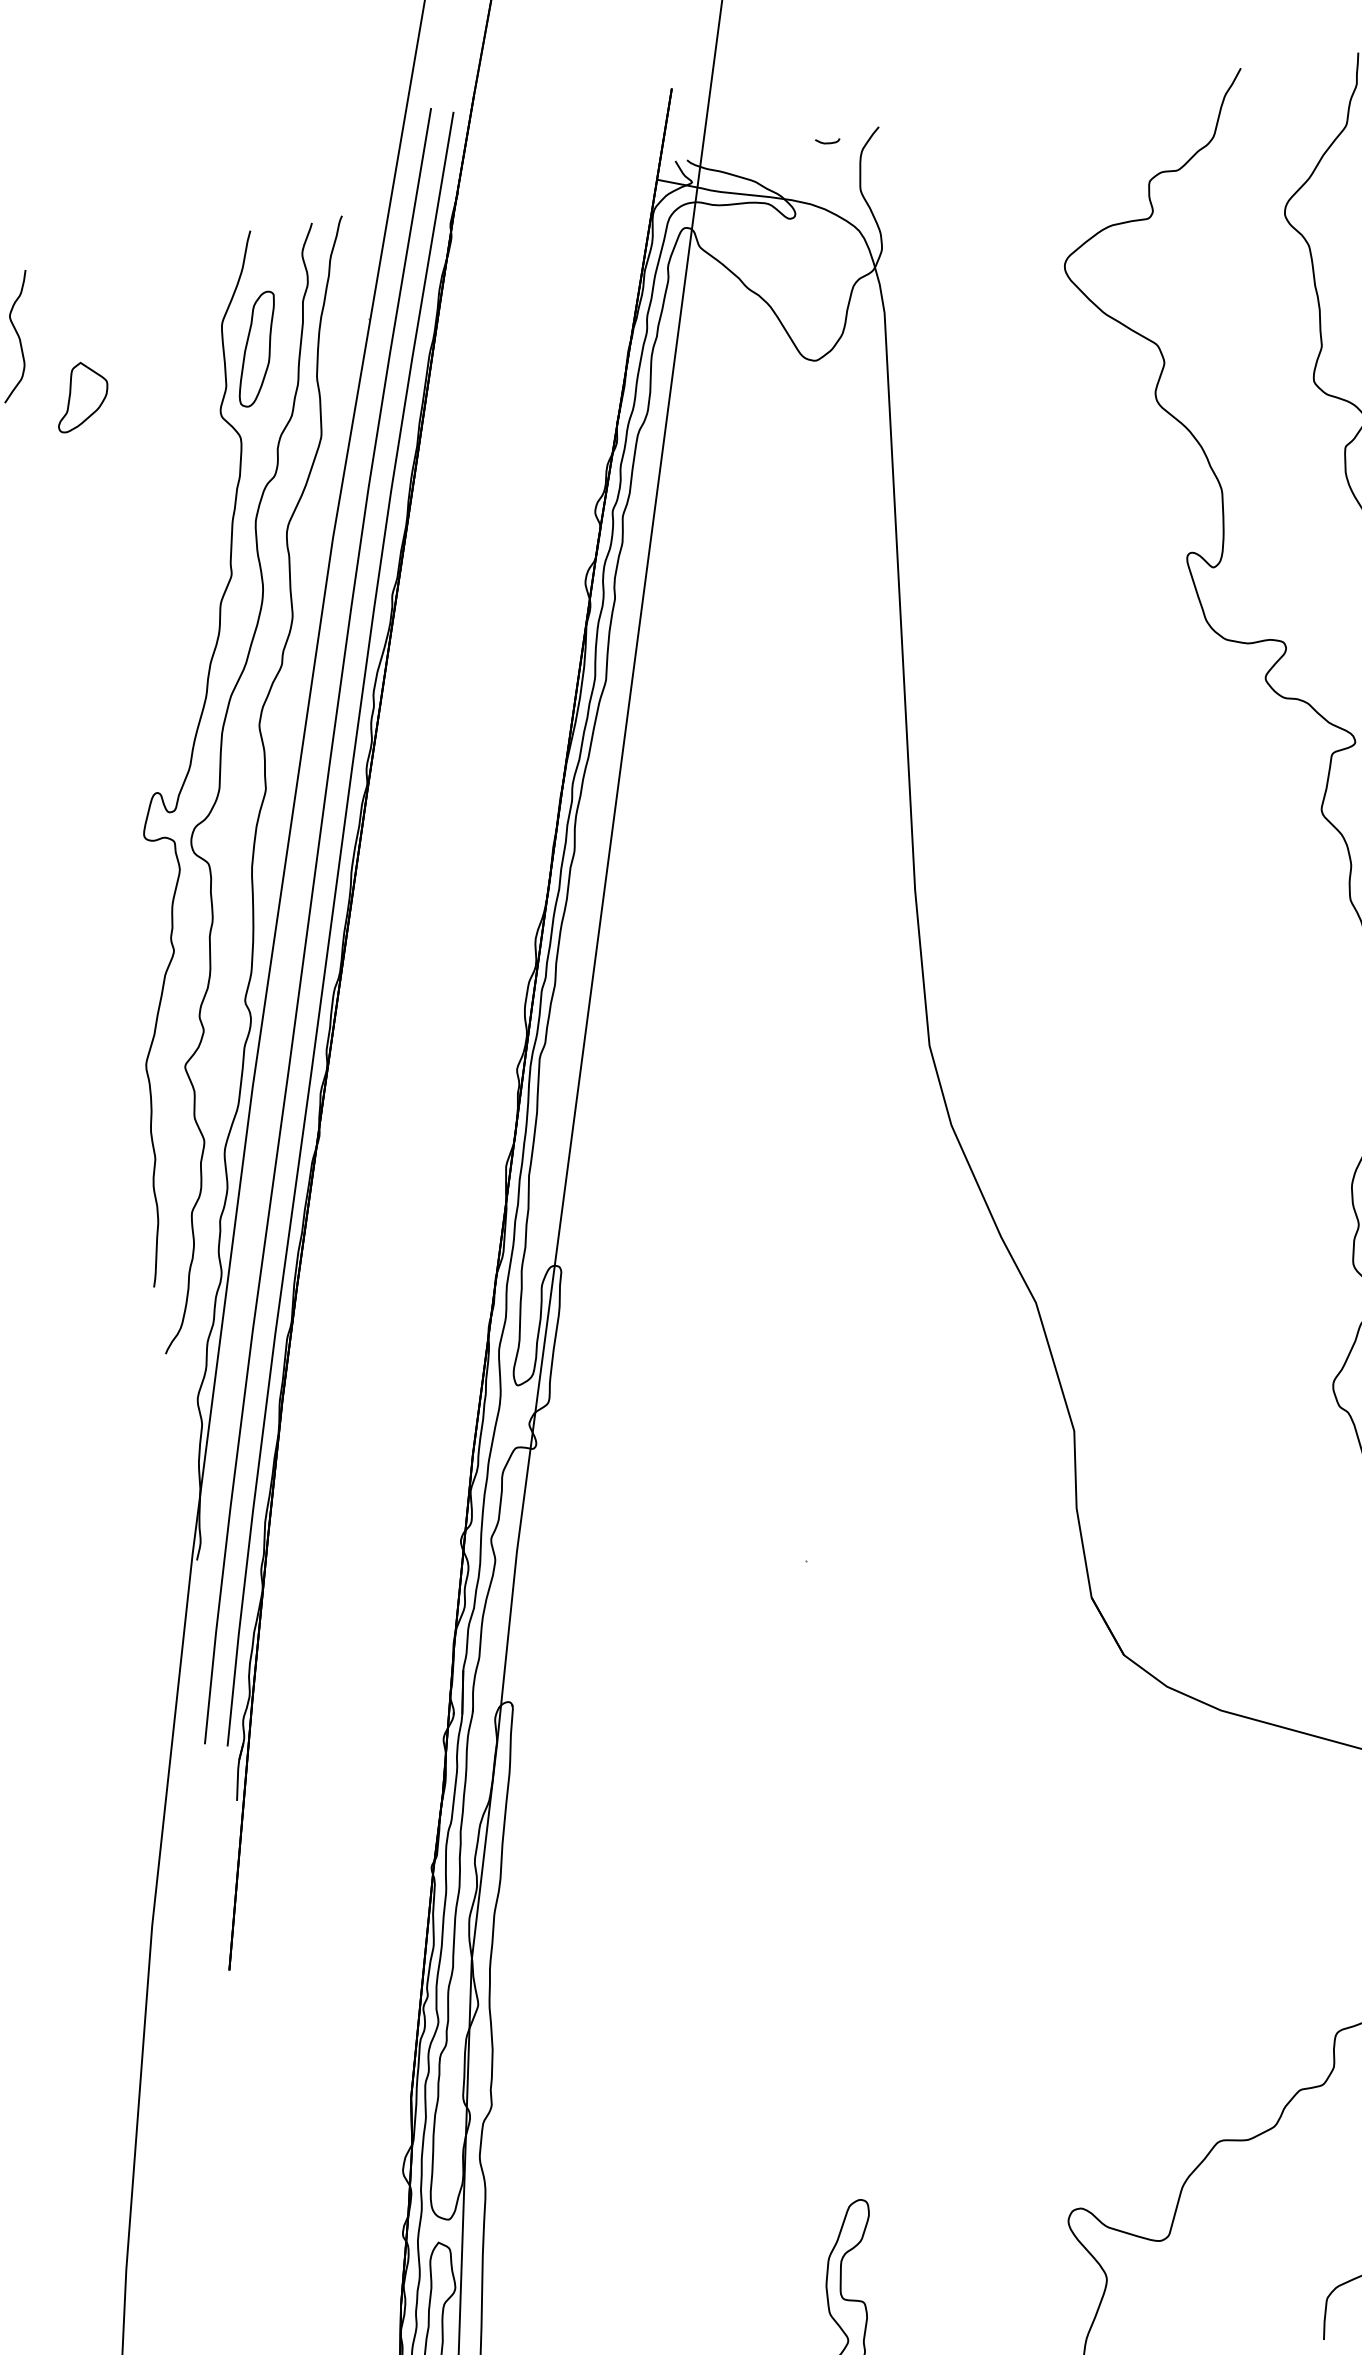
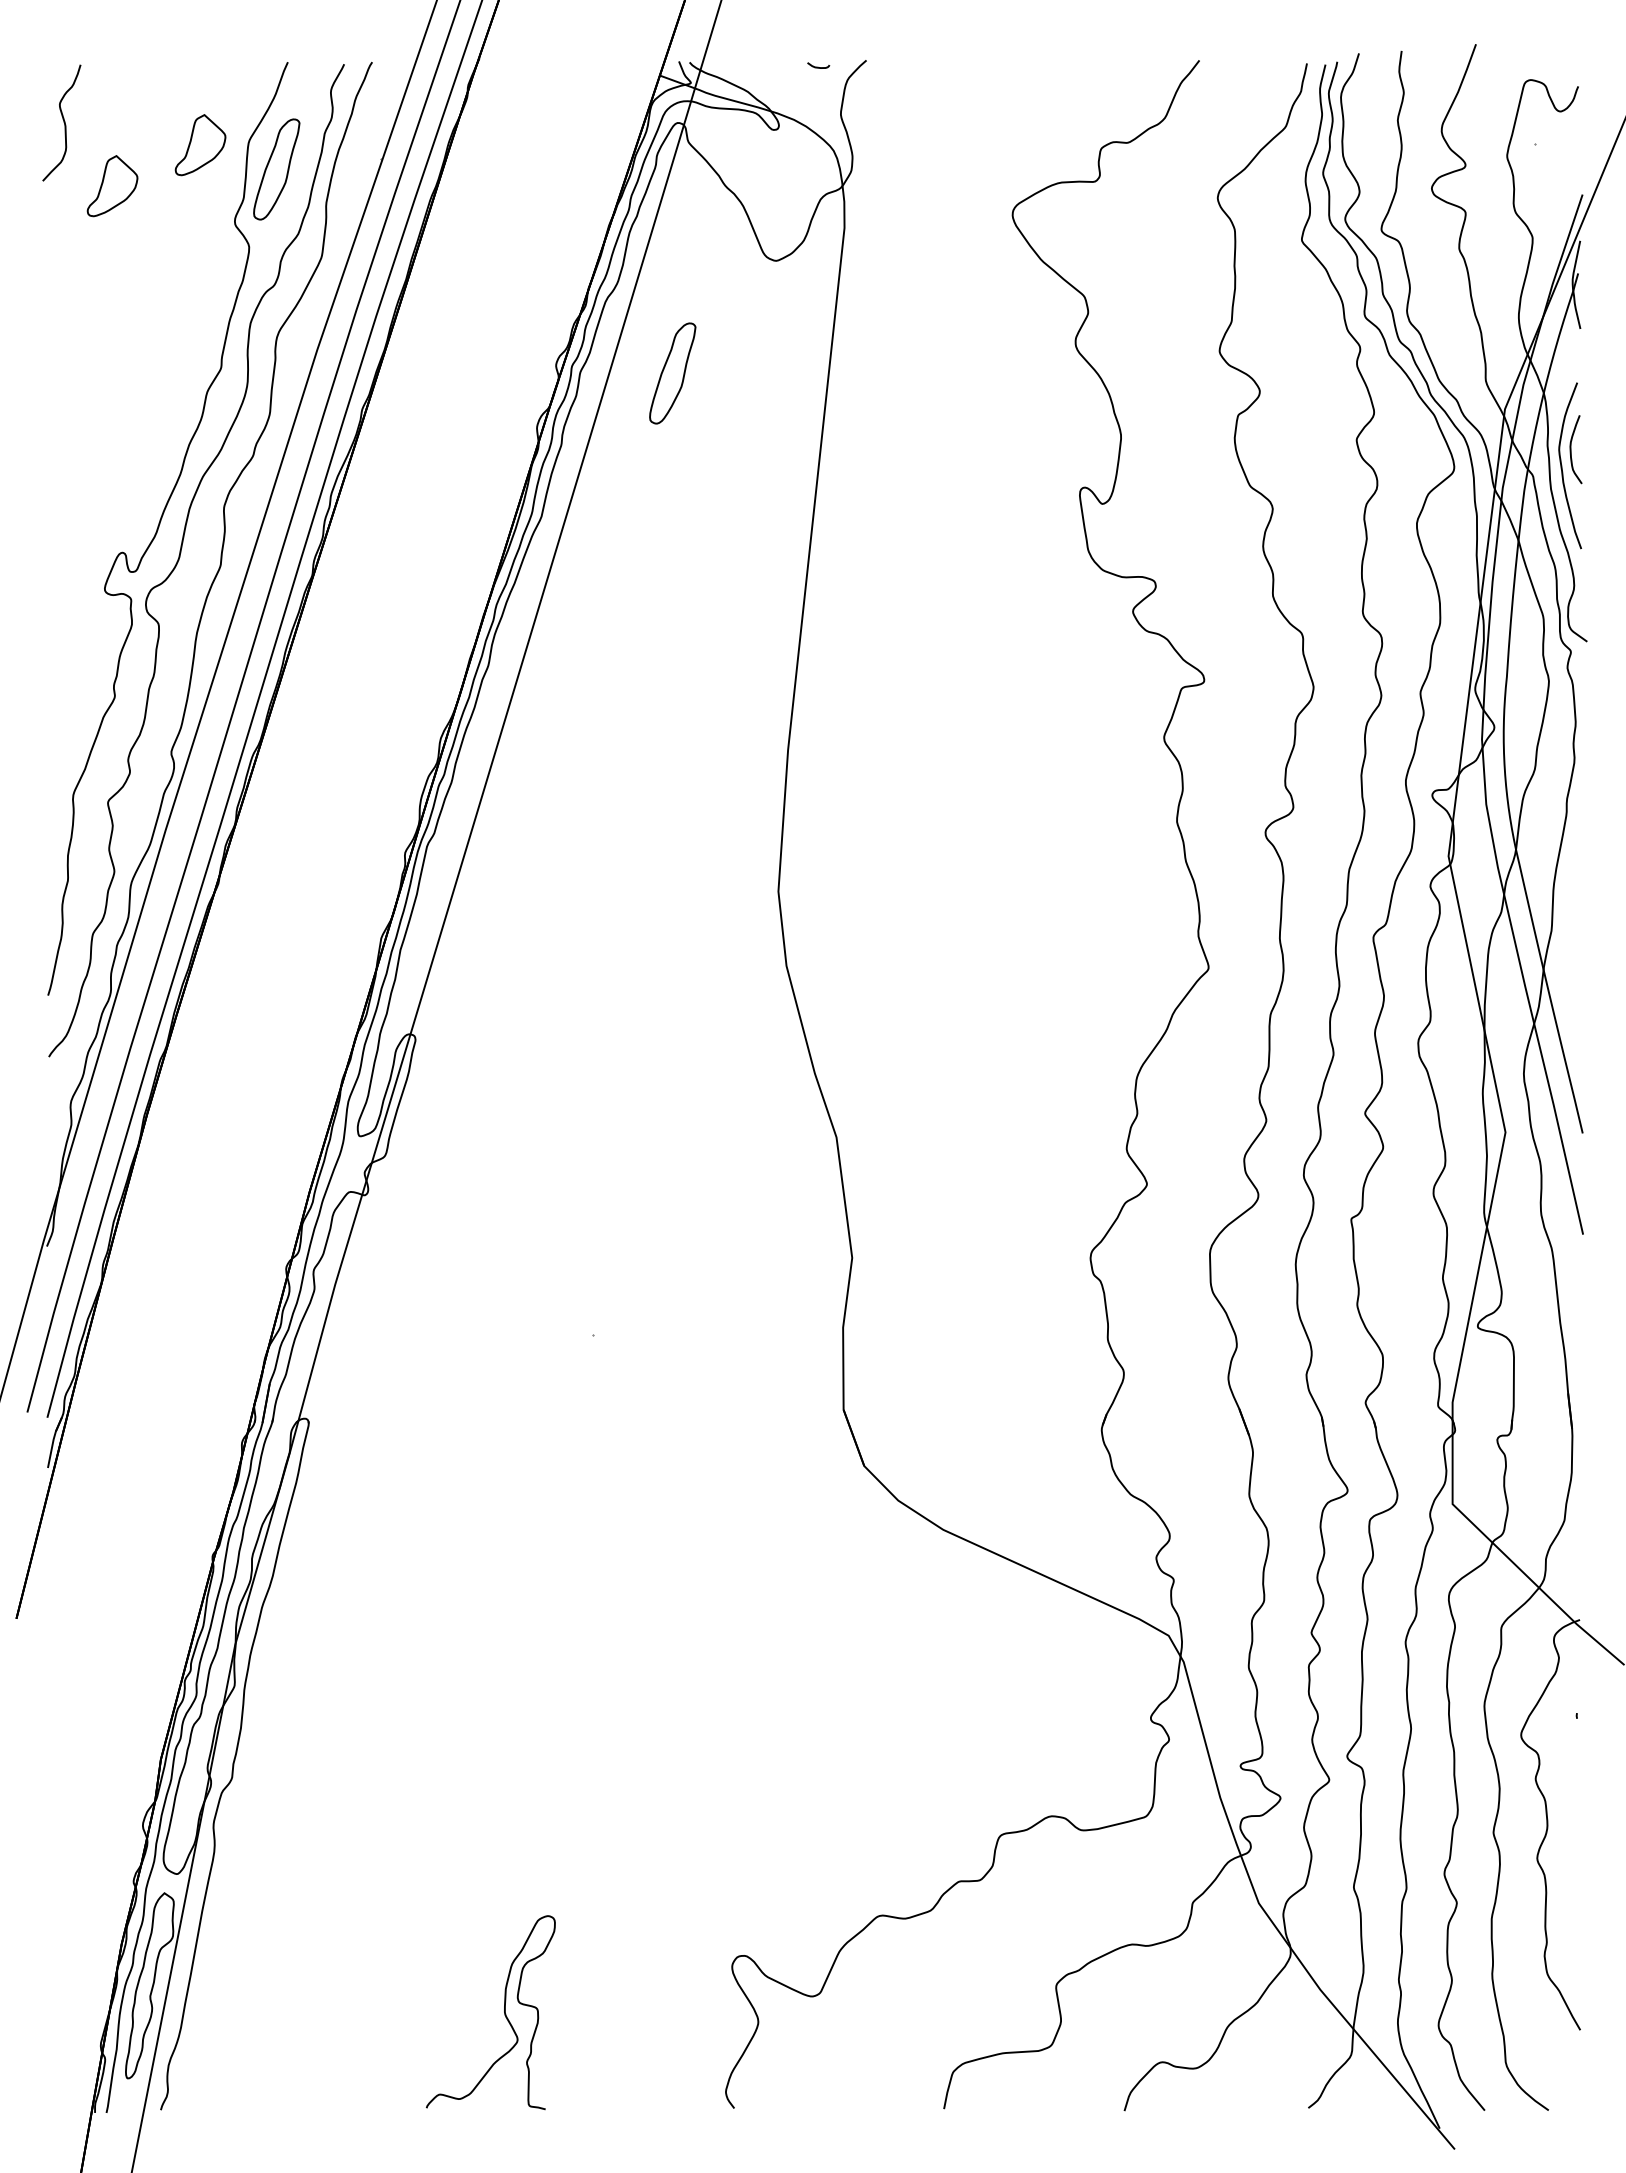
part: (170, 336) -> (200, 145), added
part: (723, 501) -> (672, 373), added

